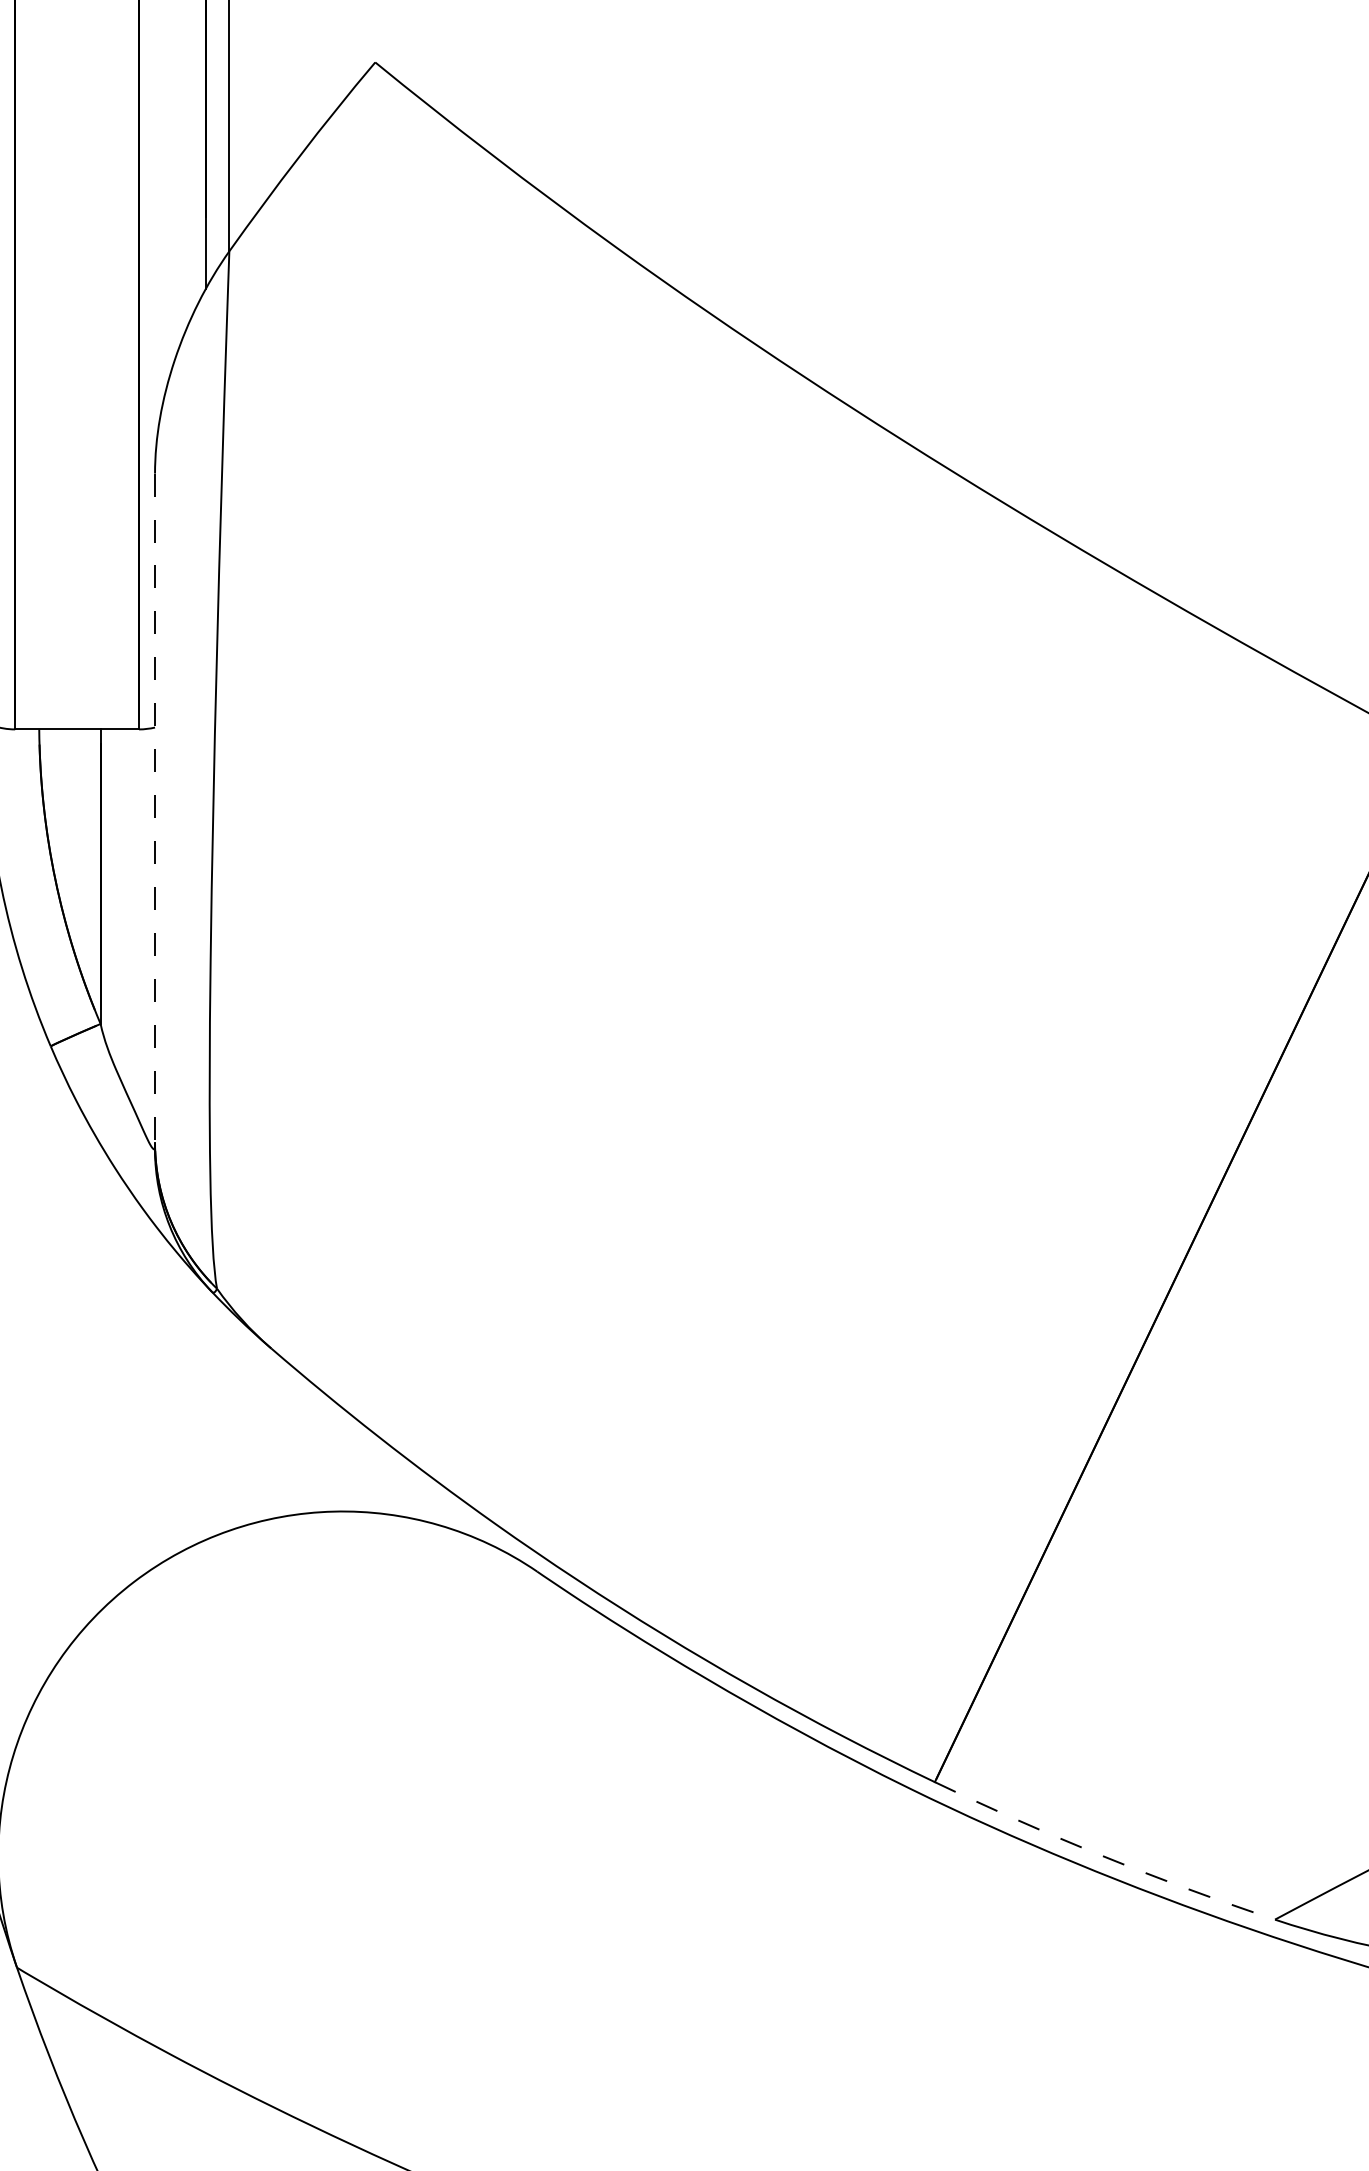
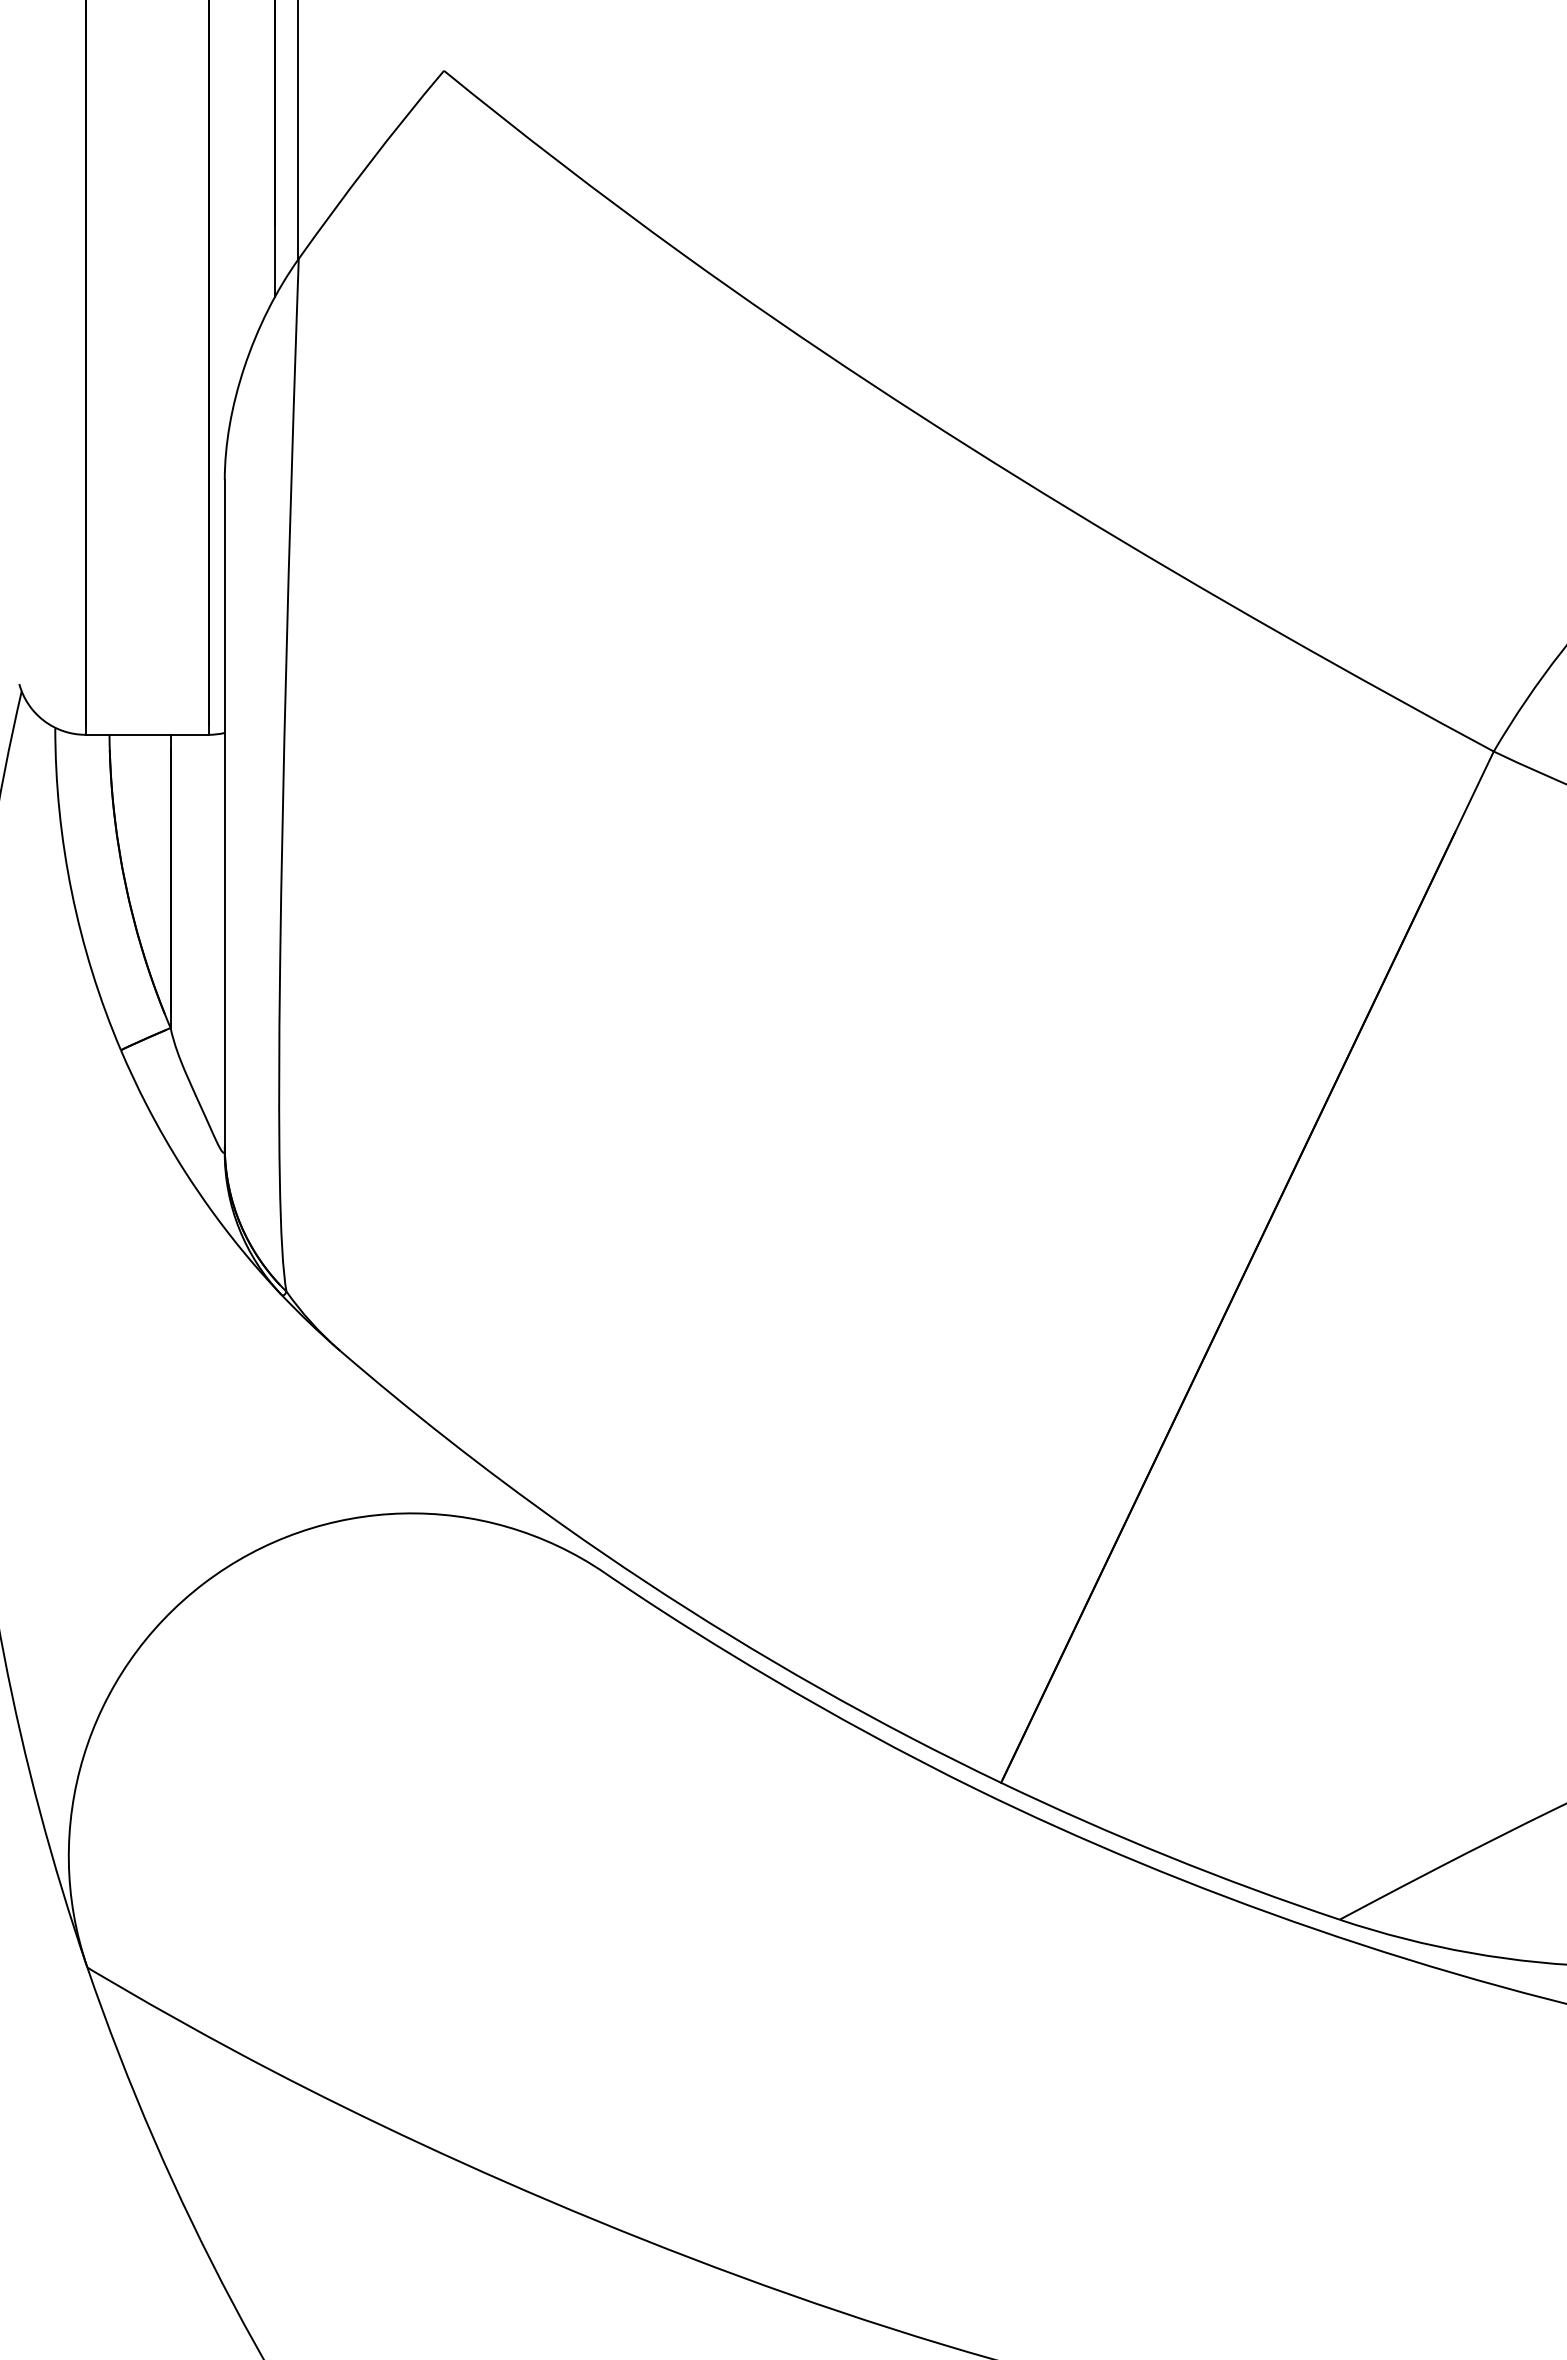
line: (154, 808) -> (224, 813), dashed -> solid
arc: (1103, 1856) -> (1168, 1856), dashed -> solid

